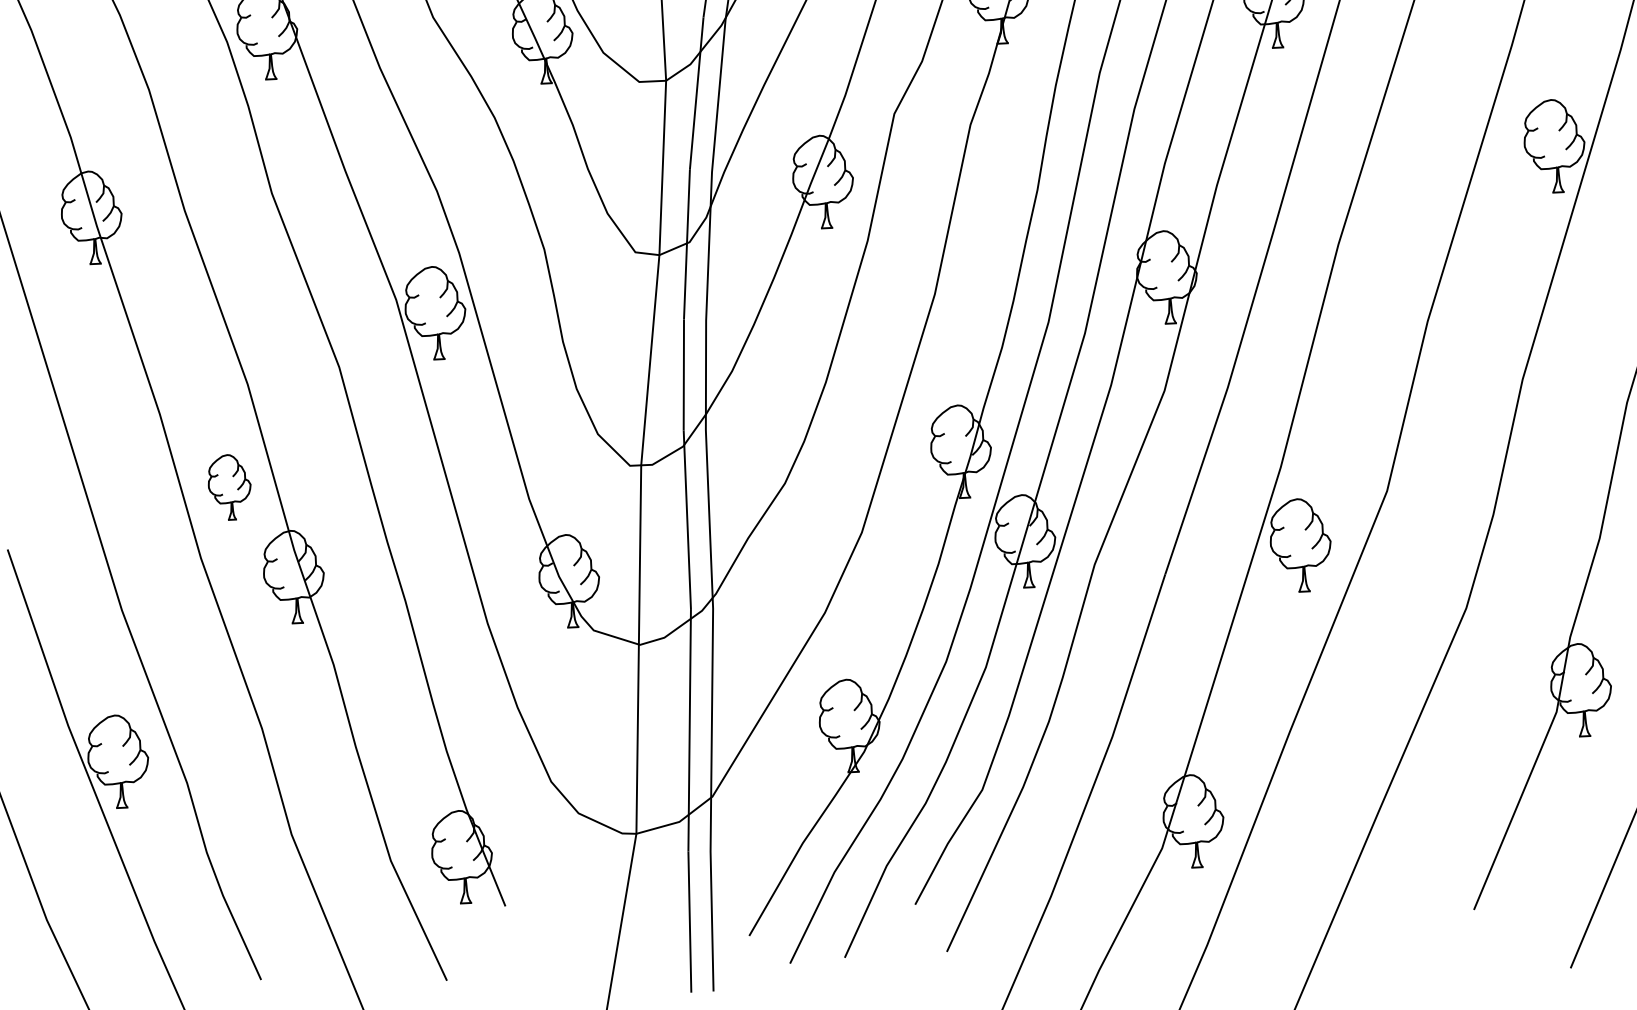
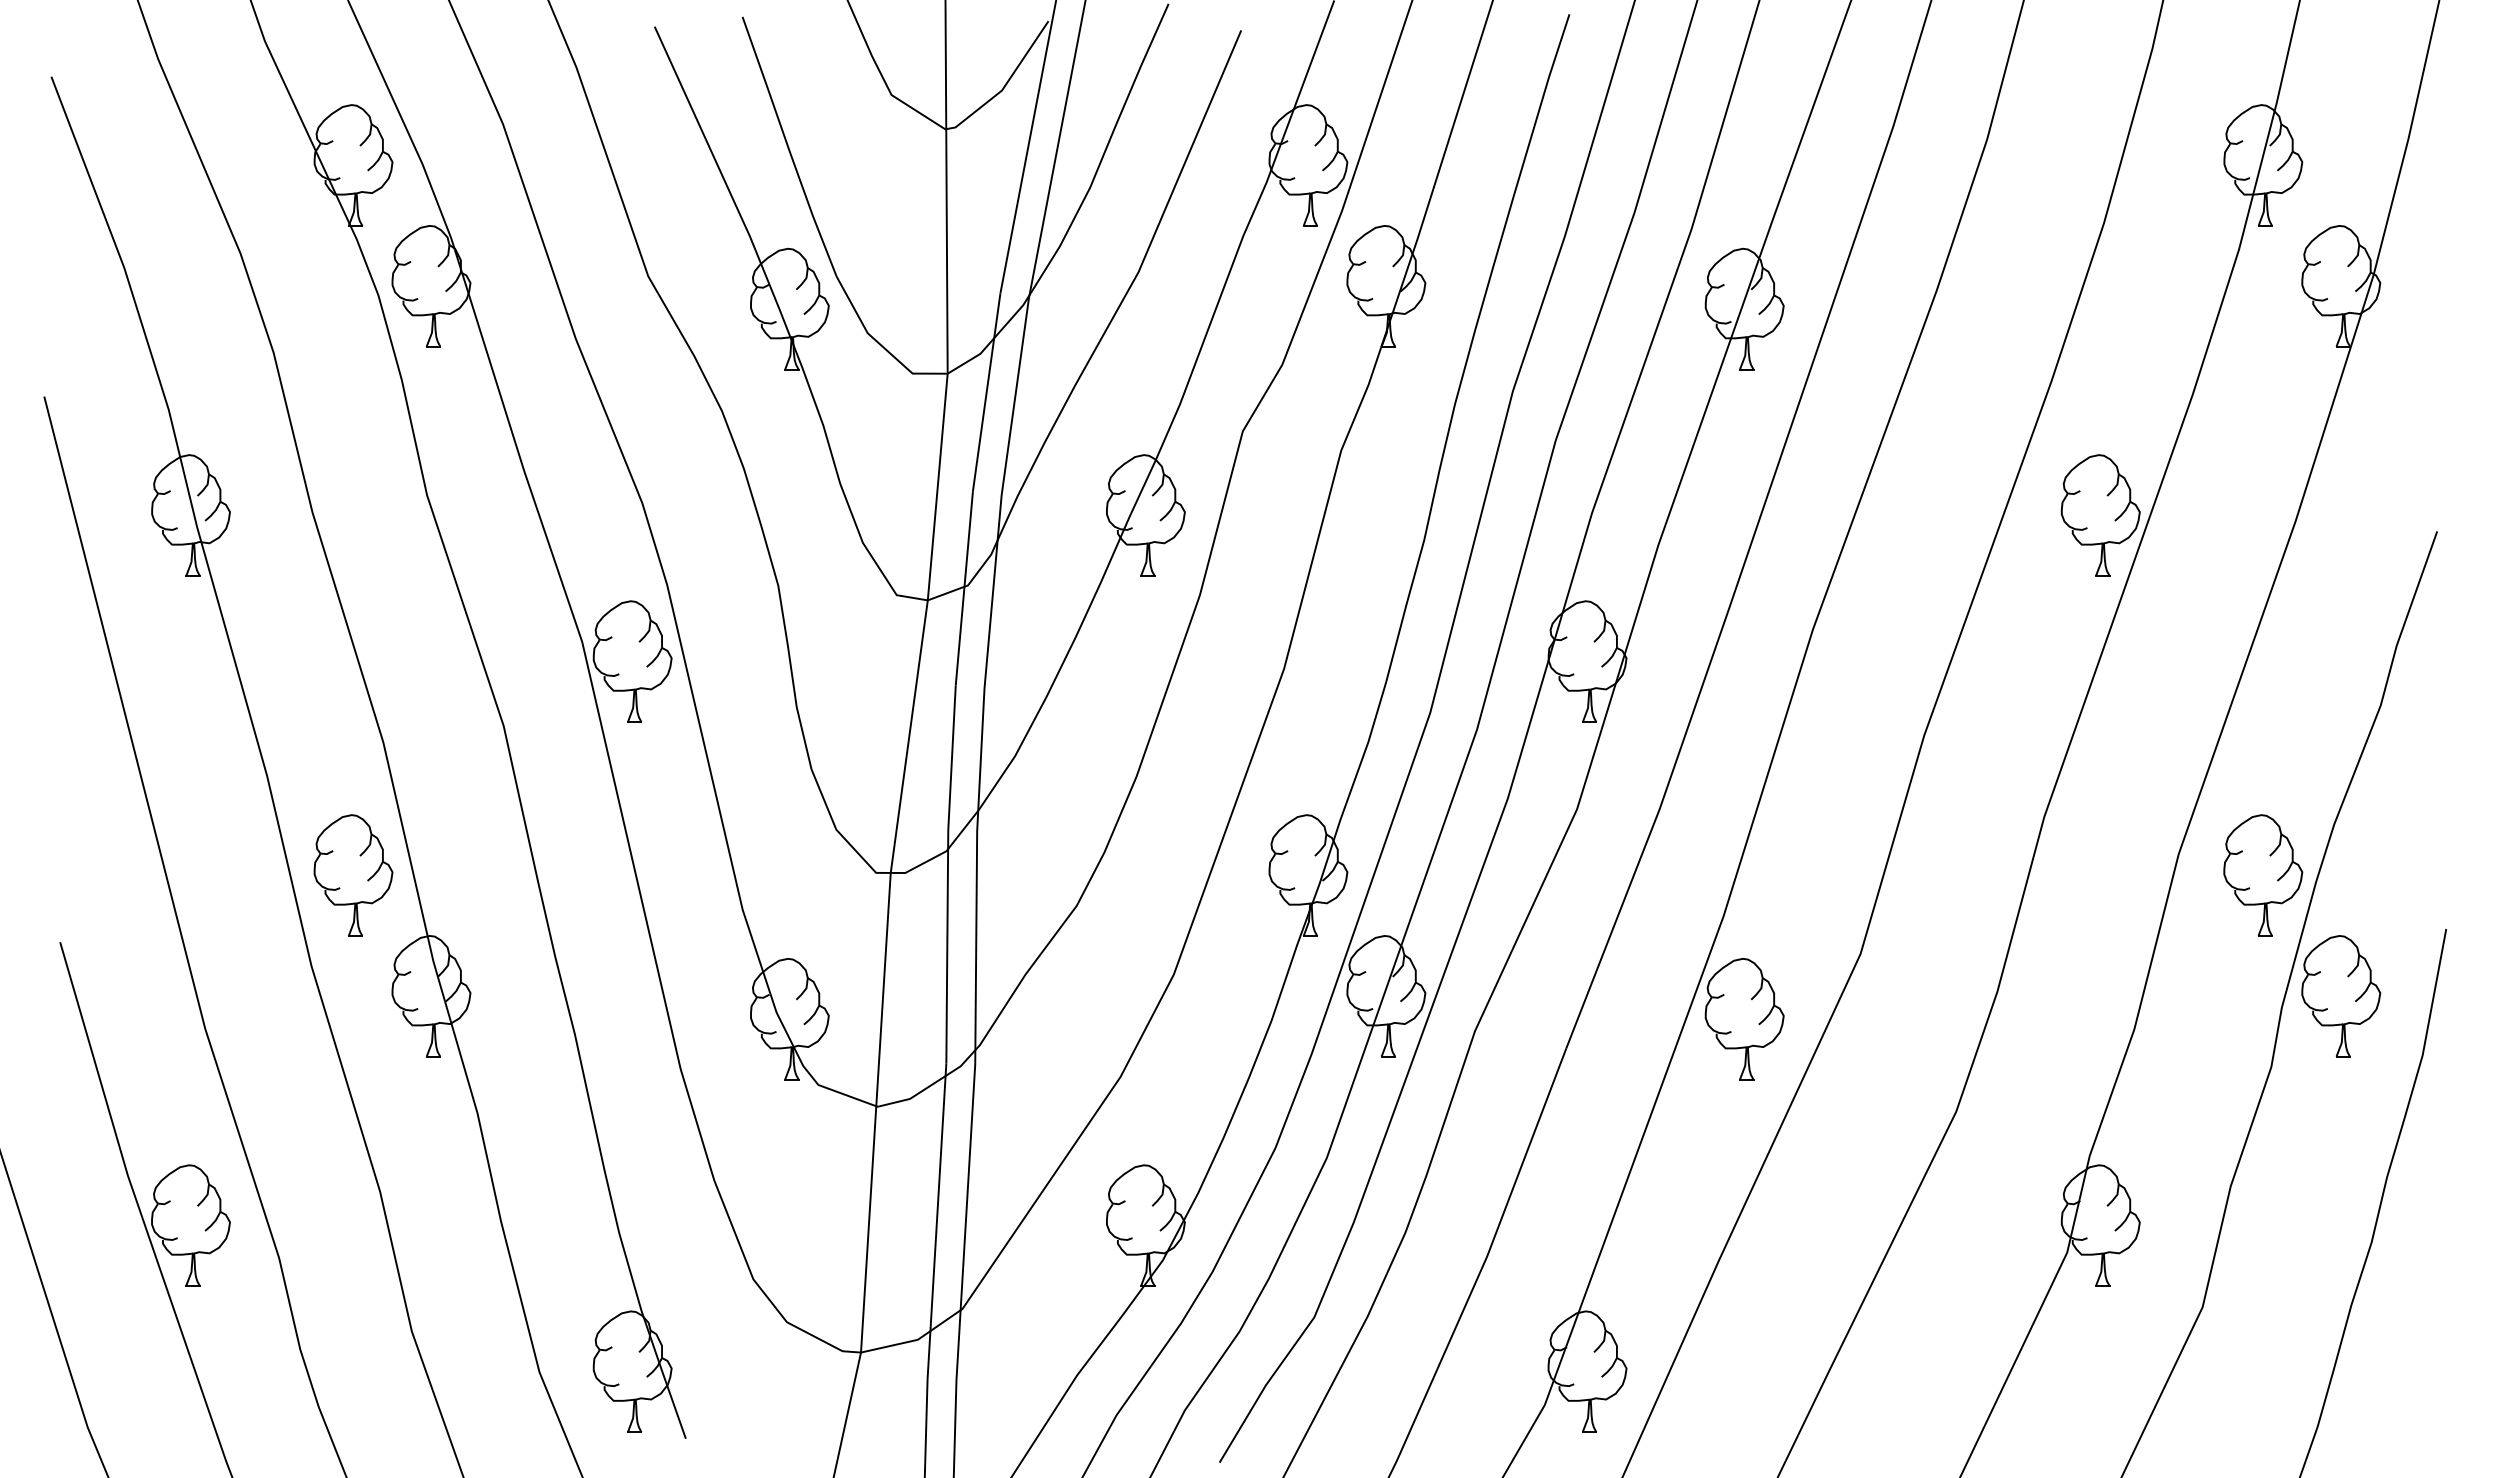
part: (229, 487) -> (353, 875), size x1.43

